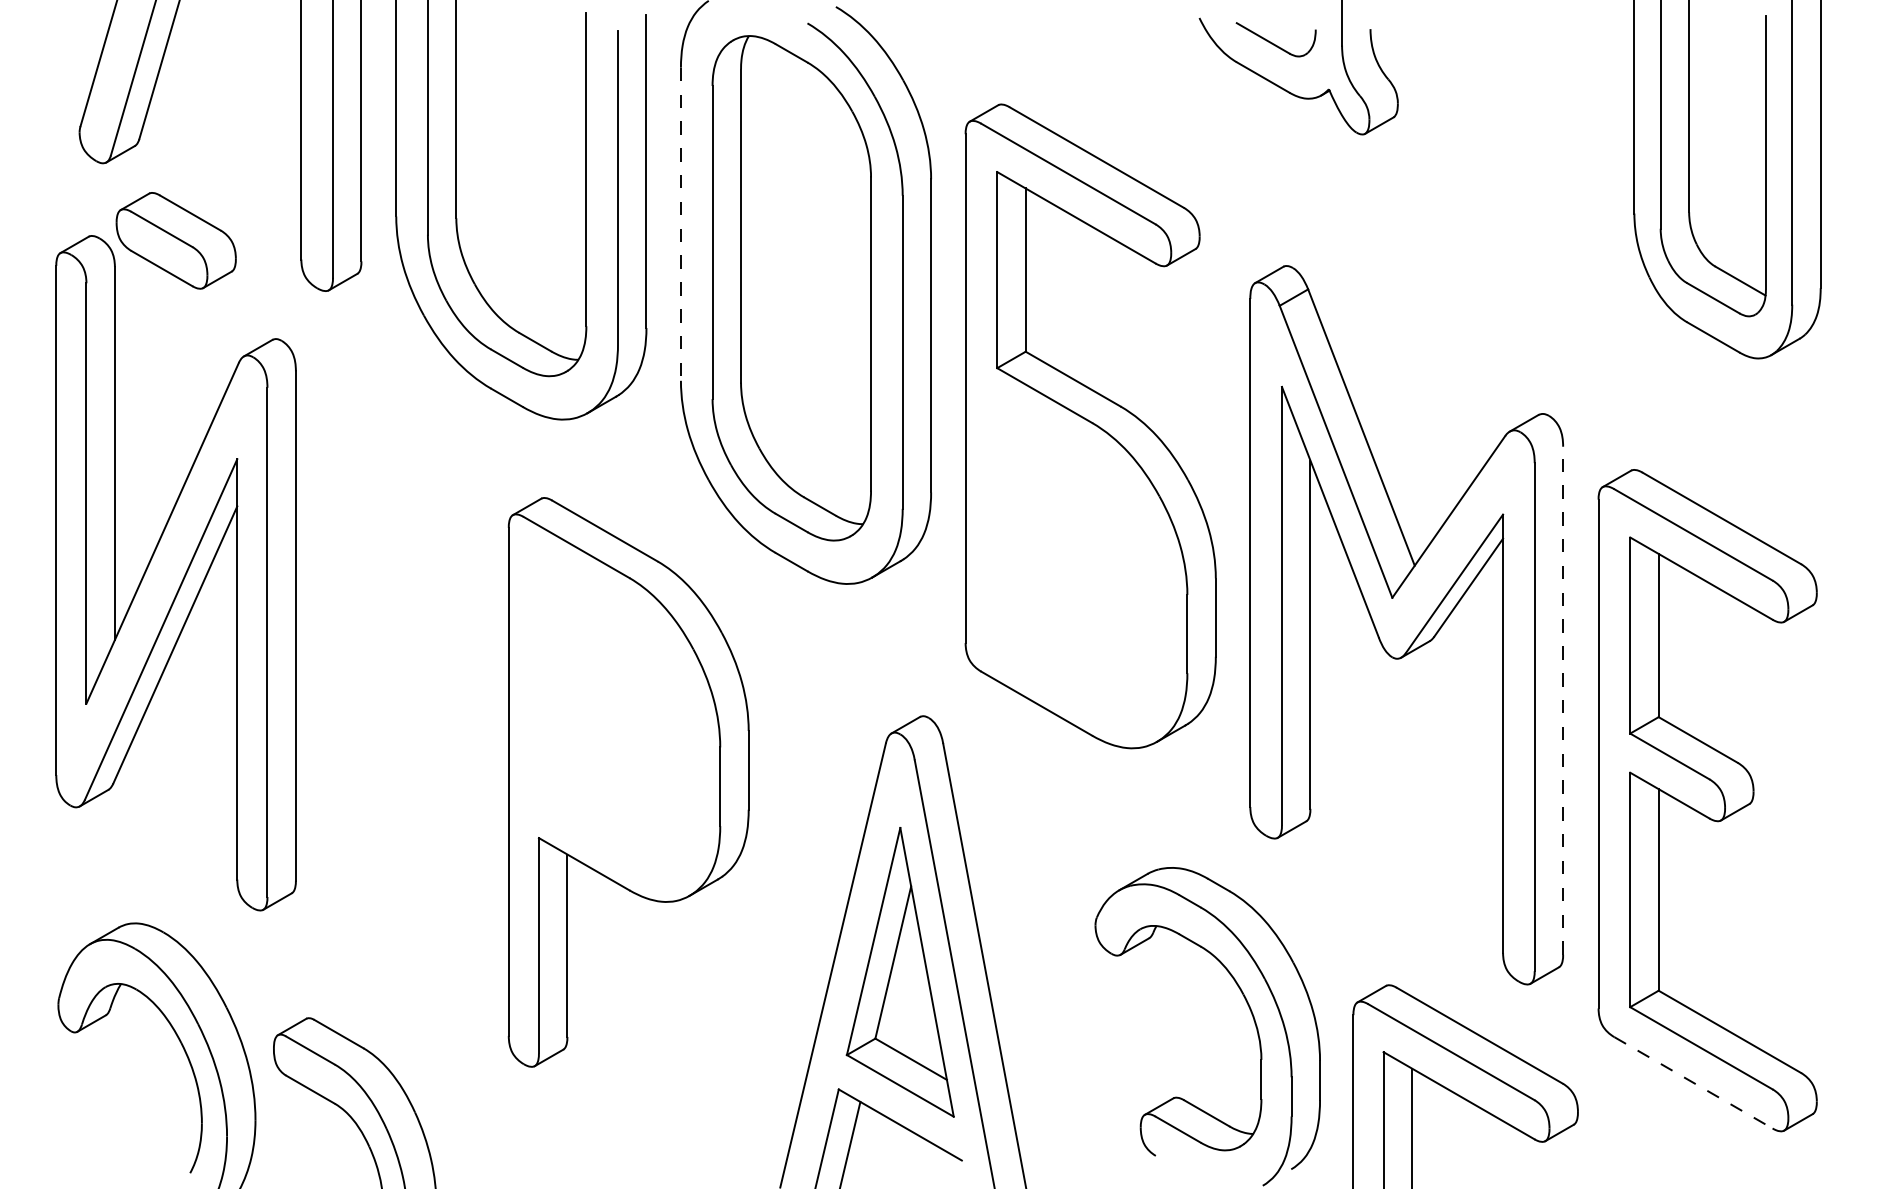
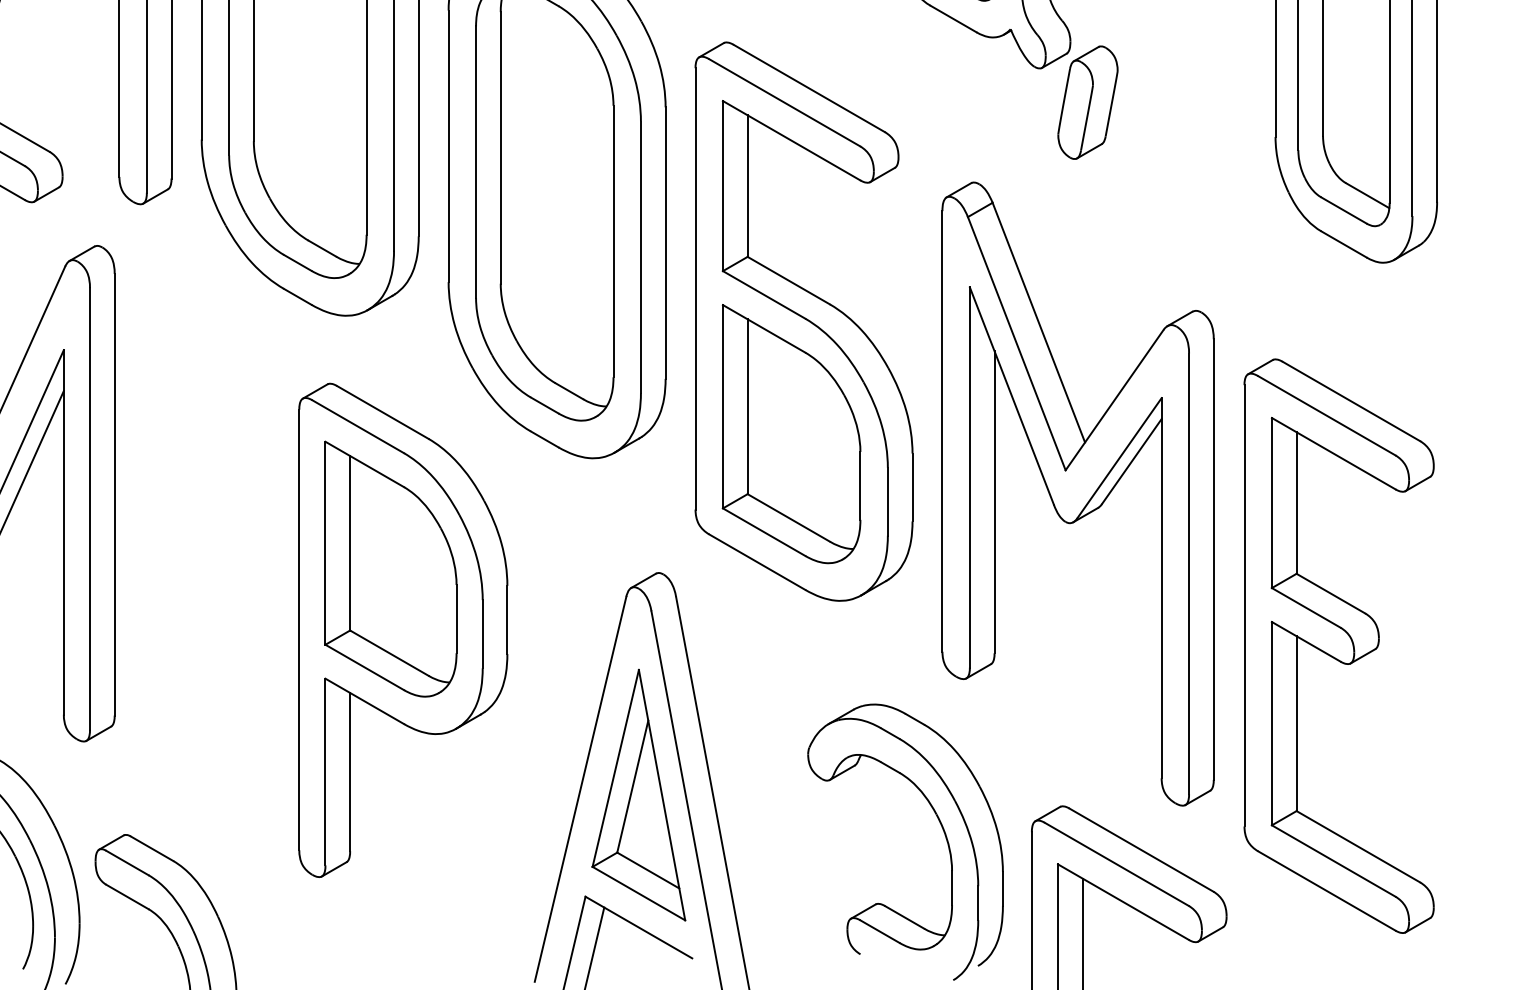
part: (1418, 173) -> (1088, 102), added
line: (680, 224) -> (448, 146), dashed -> solid
part: (1076, 555) -> (791, 433), added
line: (1563, 700) -> (1214, 559), dashed -> solid
part: (613, 711) -> (390, 568), added
line: (1693, 1083) -> (1326, 891), dashed -> solid

